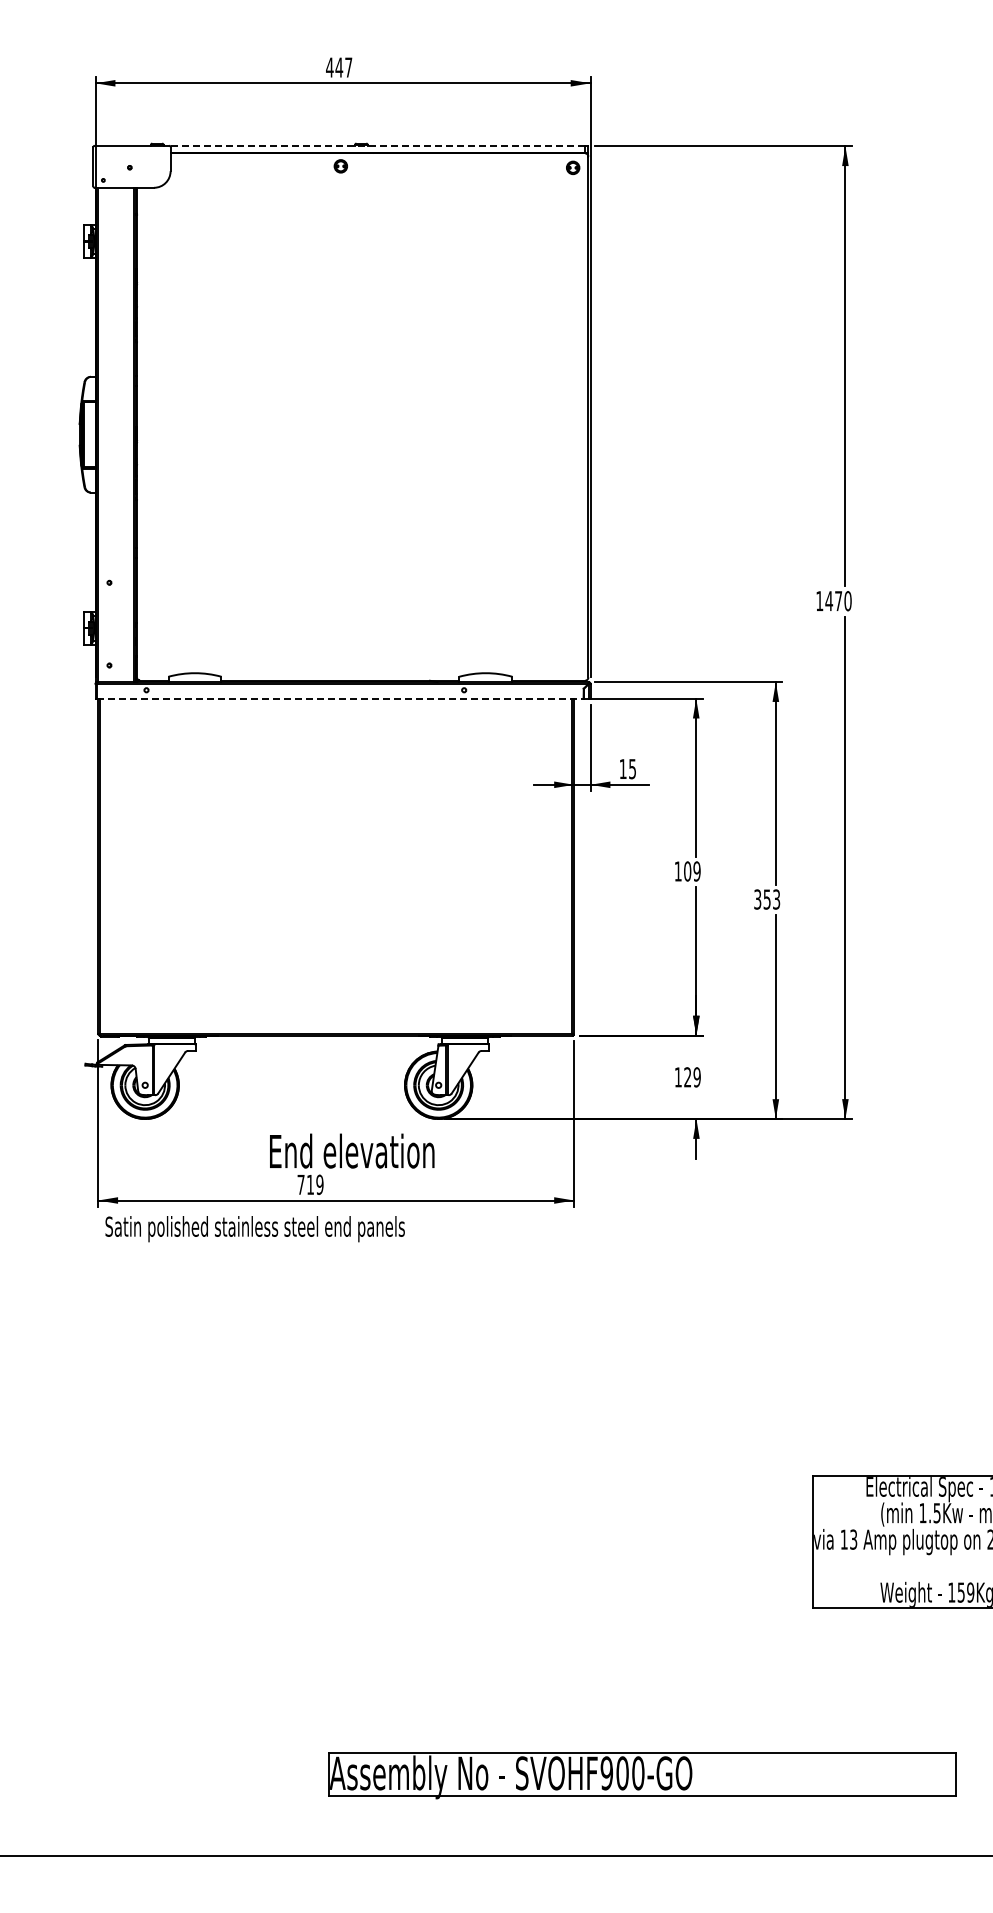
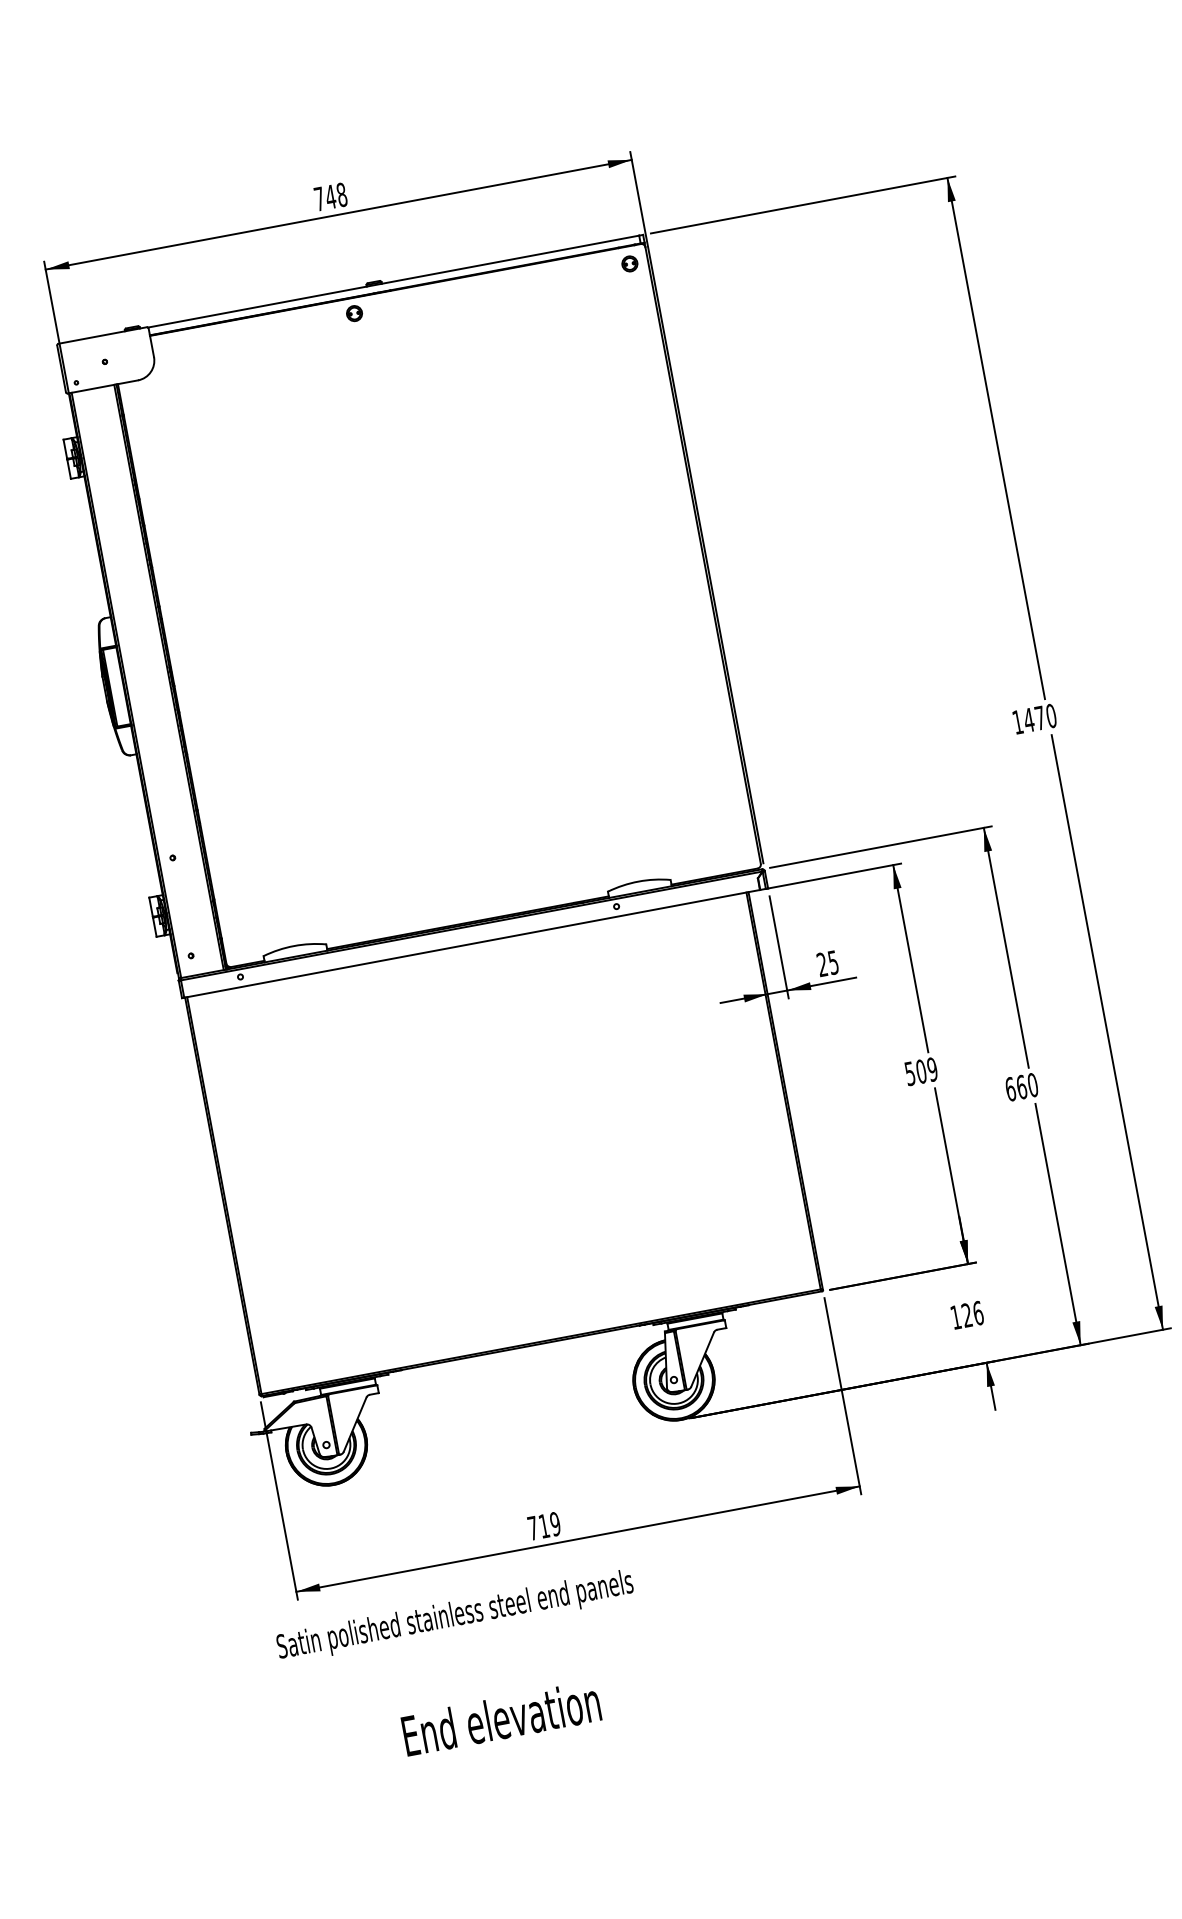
text: (339, 67) -> (331, 196), 447 -> 748
line: (377, 146) -> (393, 281), dashed -> solid
line: (341, 698) -> (473, 943), dashed -> solid
text: (622, 768) -> (821, 964), 15 -> 25
text: (677, 871) -> (909, 1073), 109 -> 509
text: (767, 899) -> (1022, 1087), 353 -> 660
text: (696, 1077) -> (977, 1313), 129 -> 126
text: (352, 1150) -> (501, 1717), moved
text: (254, 1229) -> (454, 1617), moved

